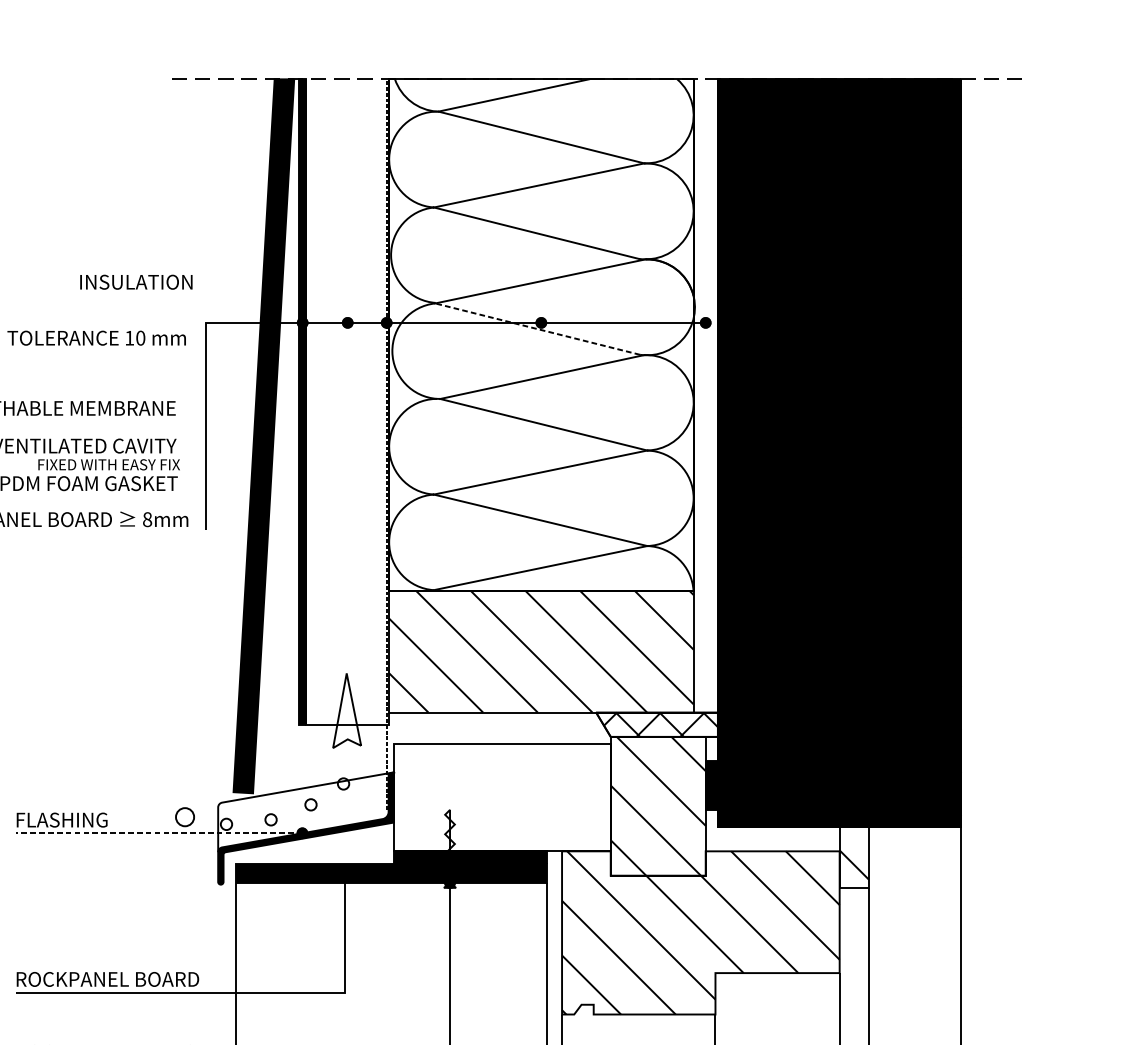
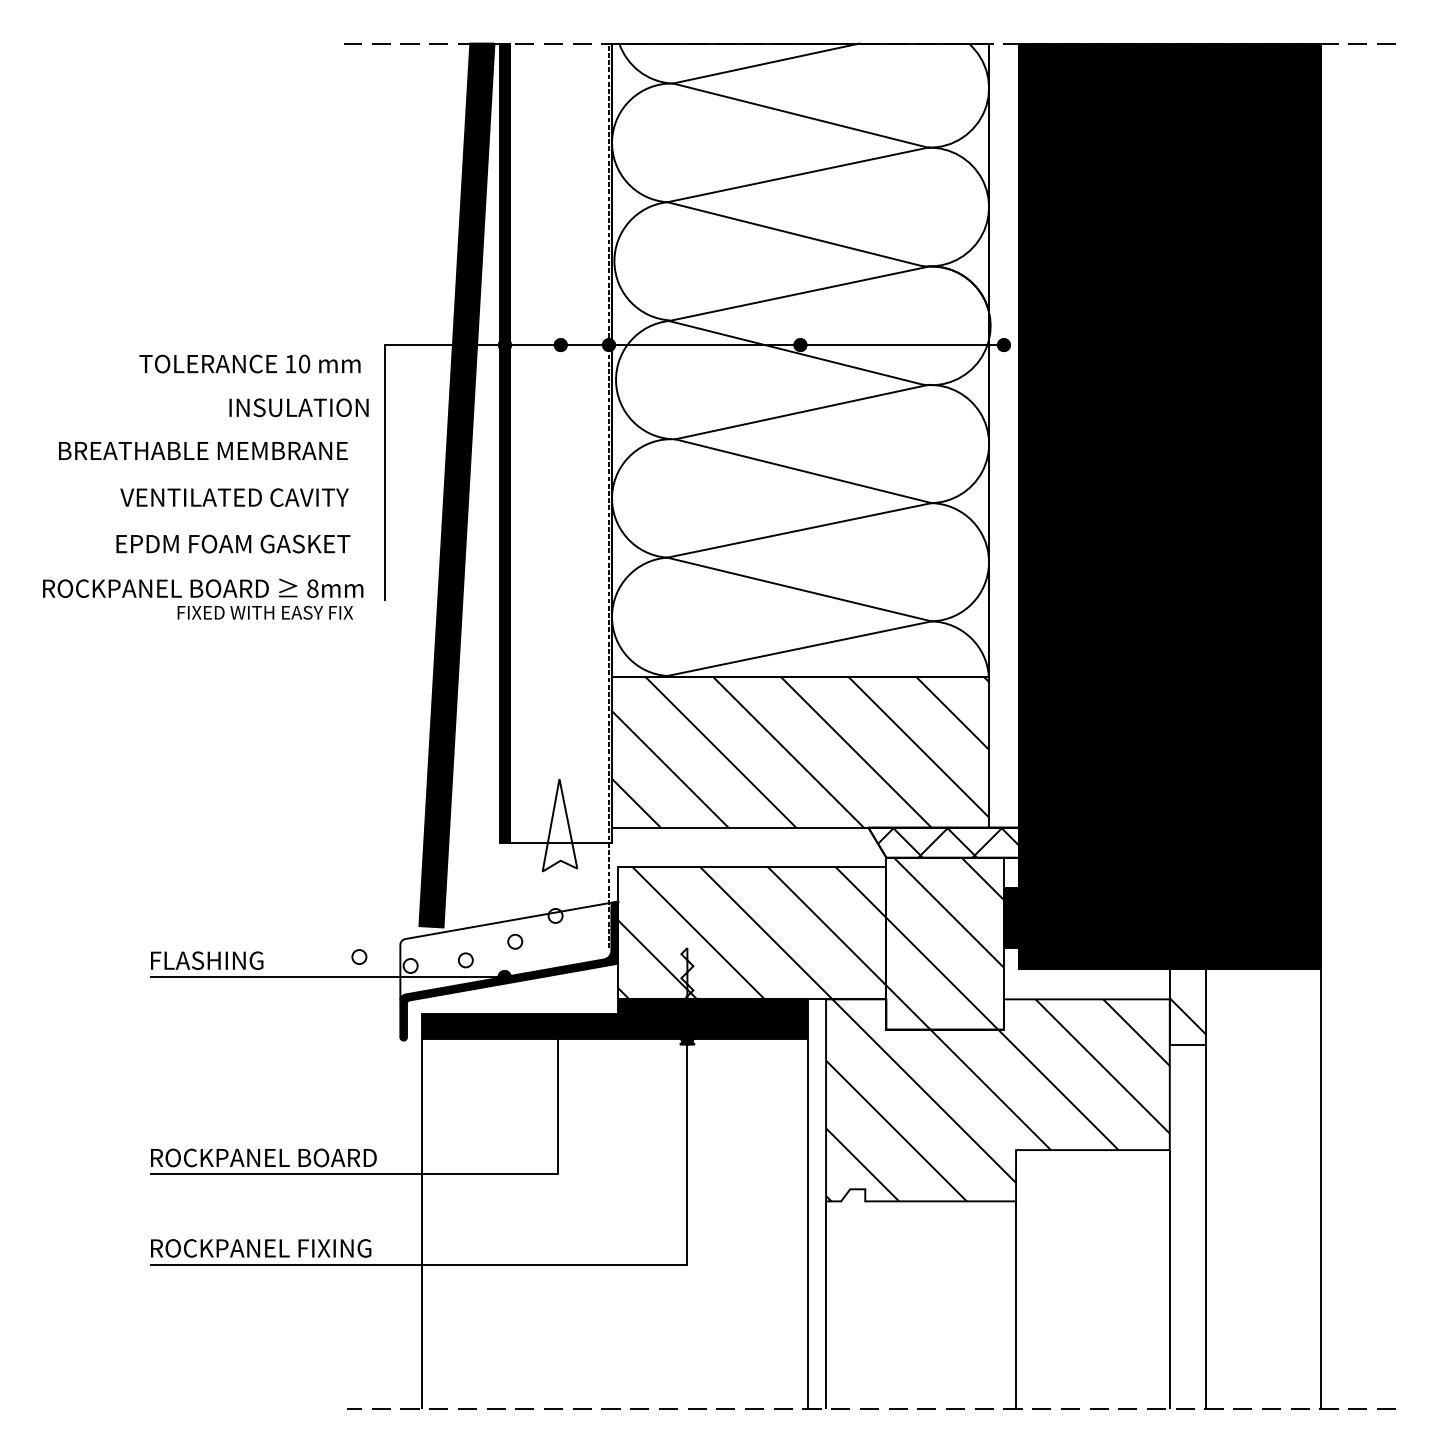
text: (135, 282) -> (298, 407), moved
line: (537, 328) -> (795, 352), dashed -> solid
text: (108, 464) -> (264, 612), moved
hatch: (502, 797) -> (752, 932), added
circle: (185, 816) -> (359, 956), size x0.62
line: (158, 832) -> (326, 976), dashed -> solid

